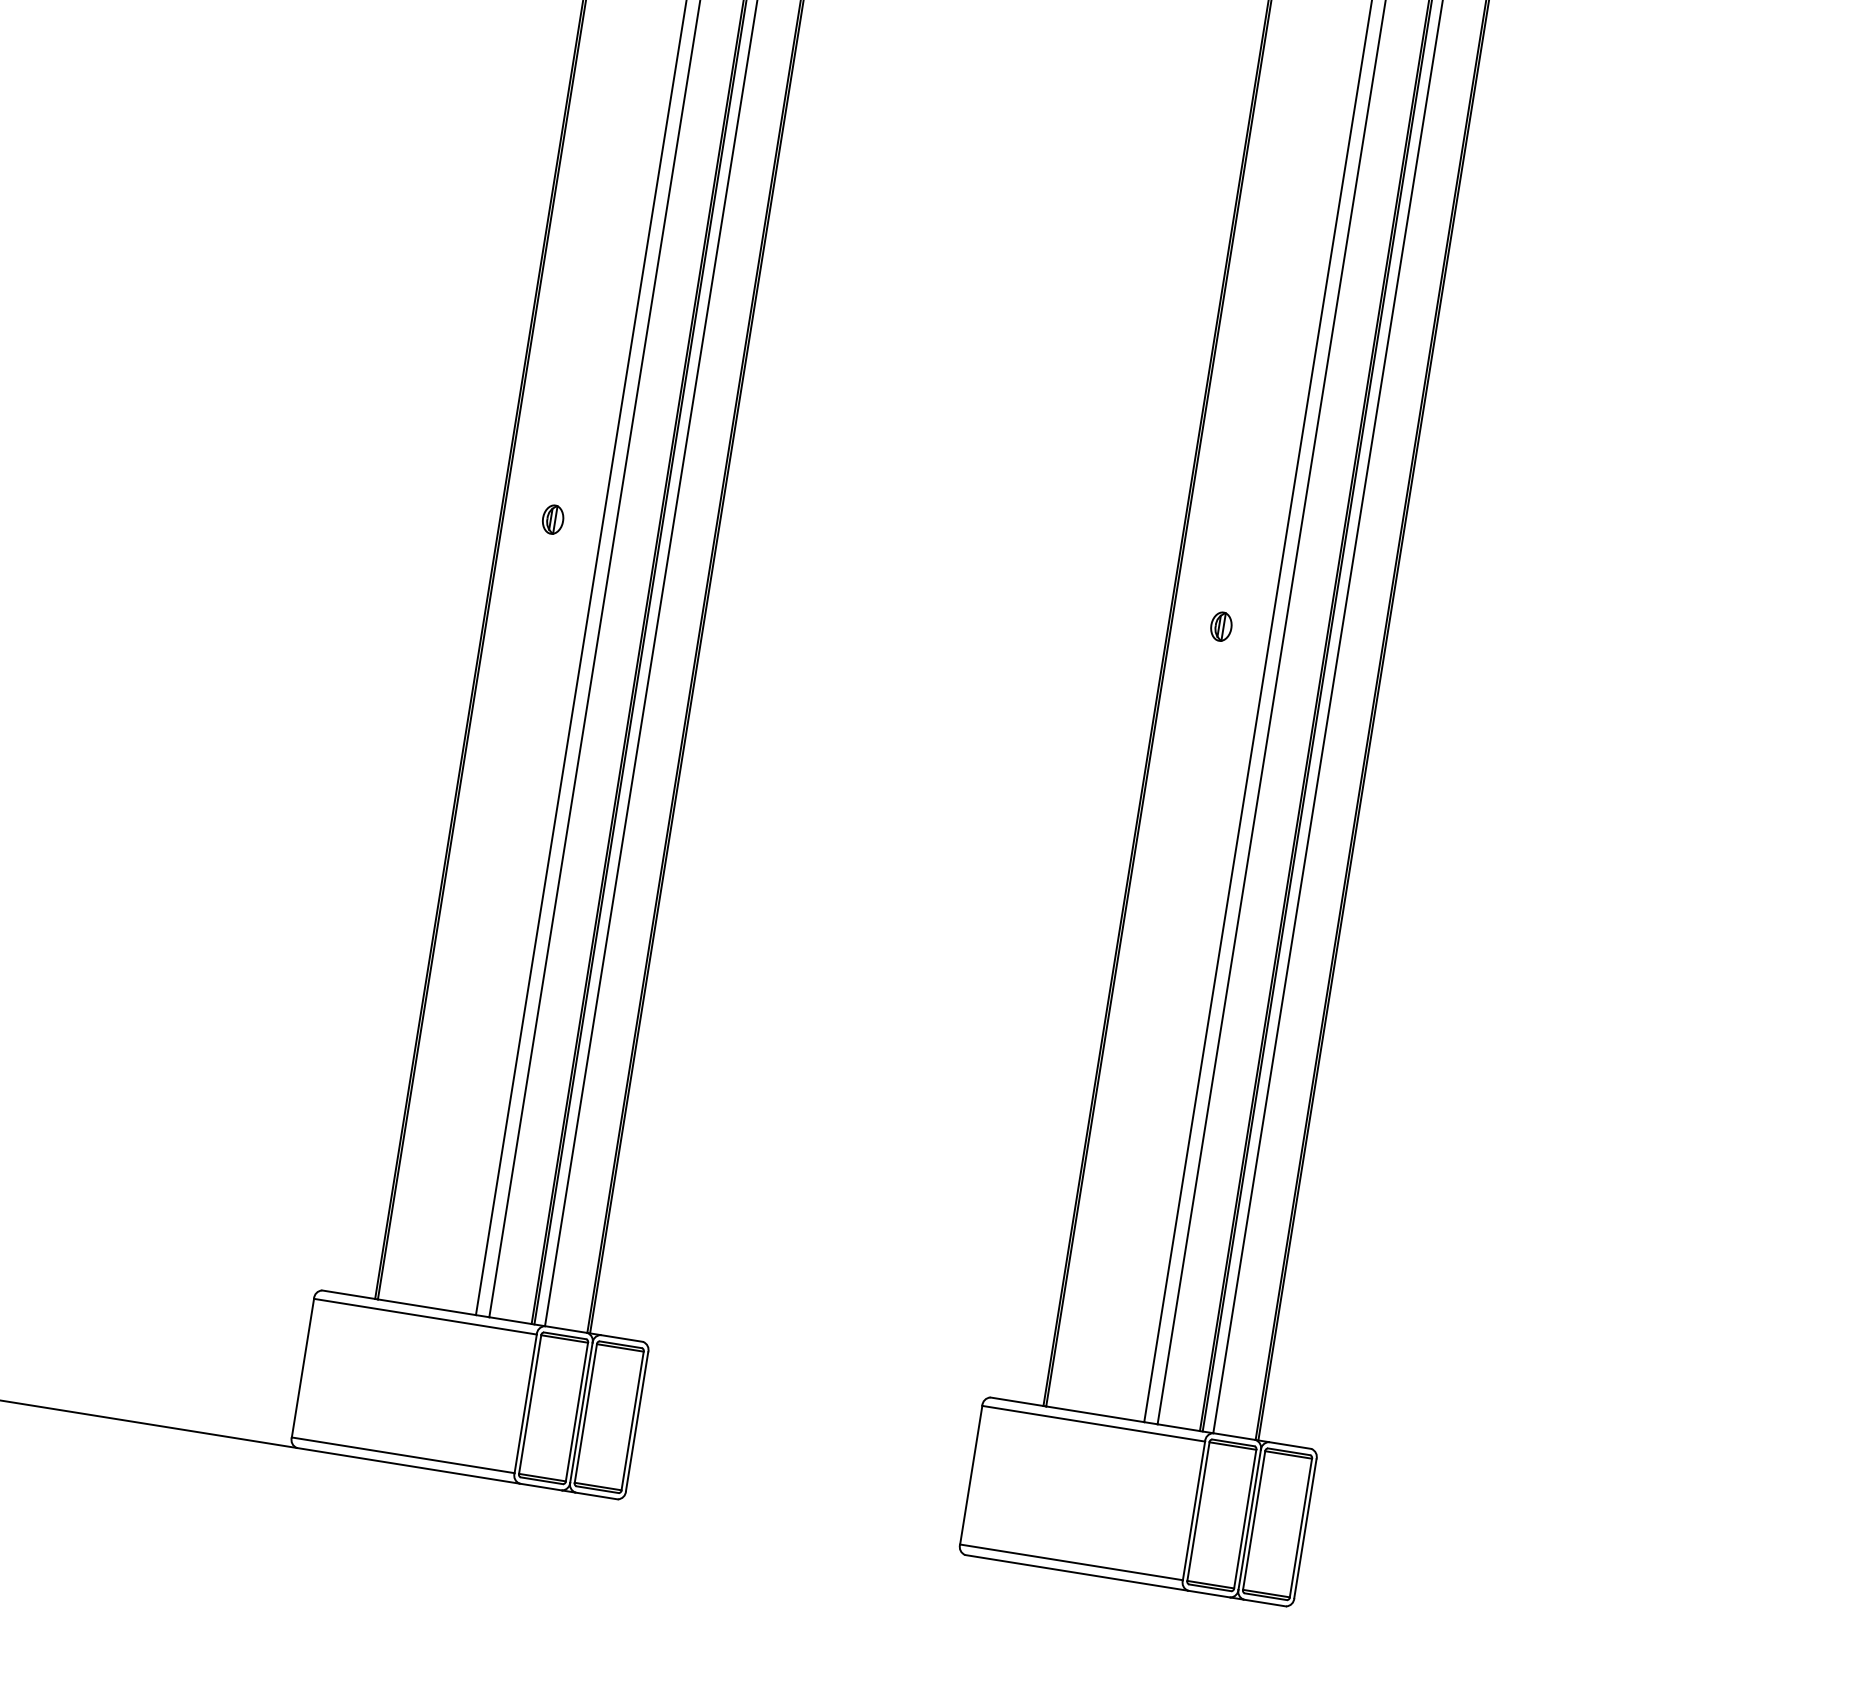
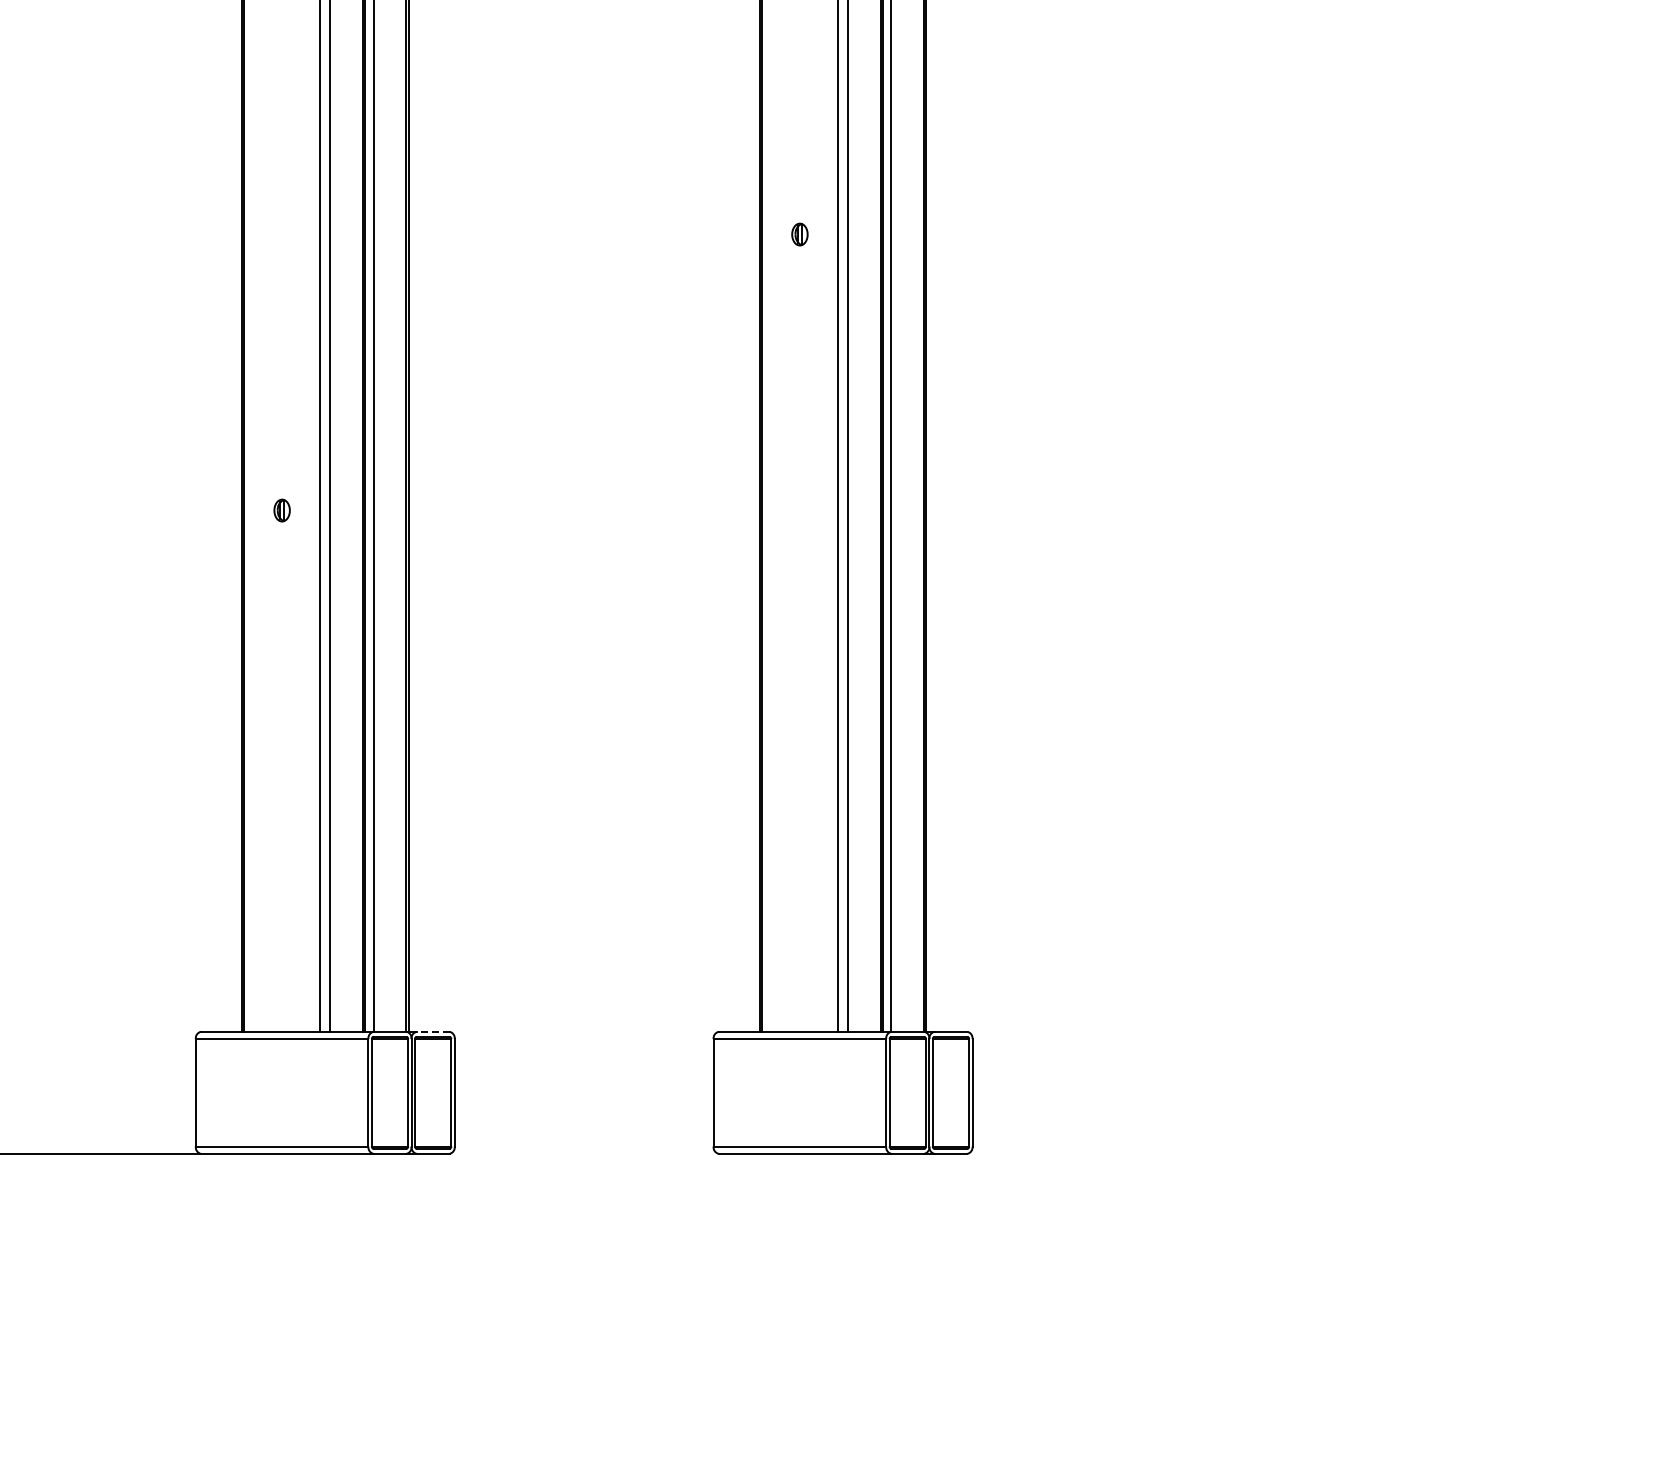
part: (552, 519) -> (281, 510), moved
part: (1220, 626) -> (799, 234), moved
line: (621, 1337) -> (432, 1031), solid -> dashed

